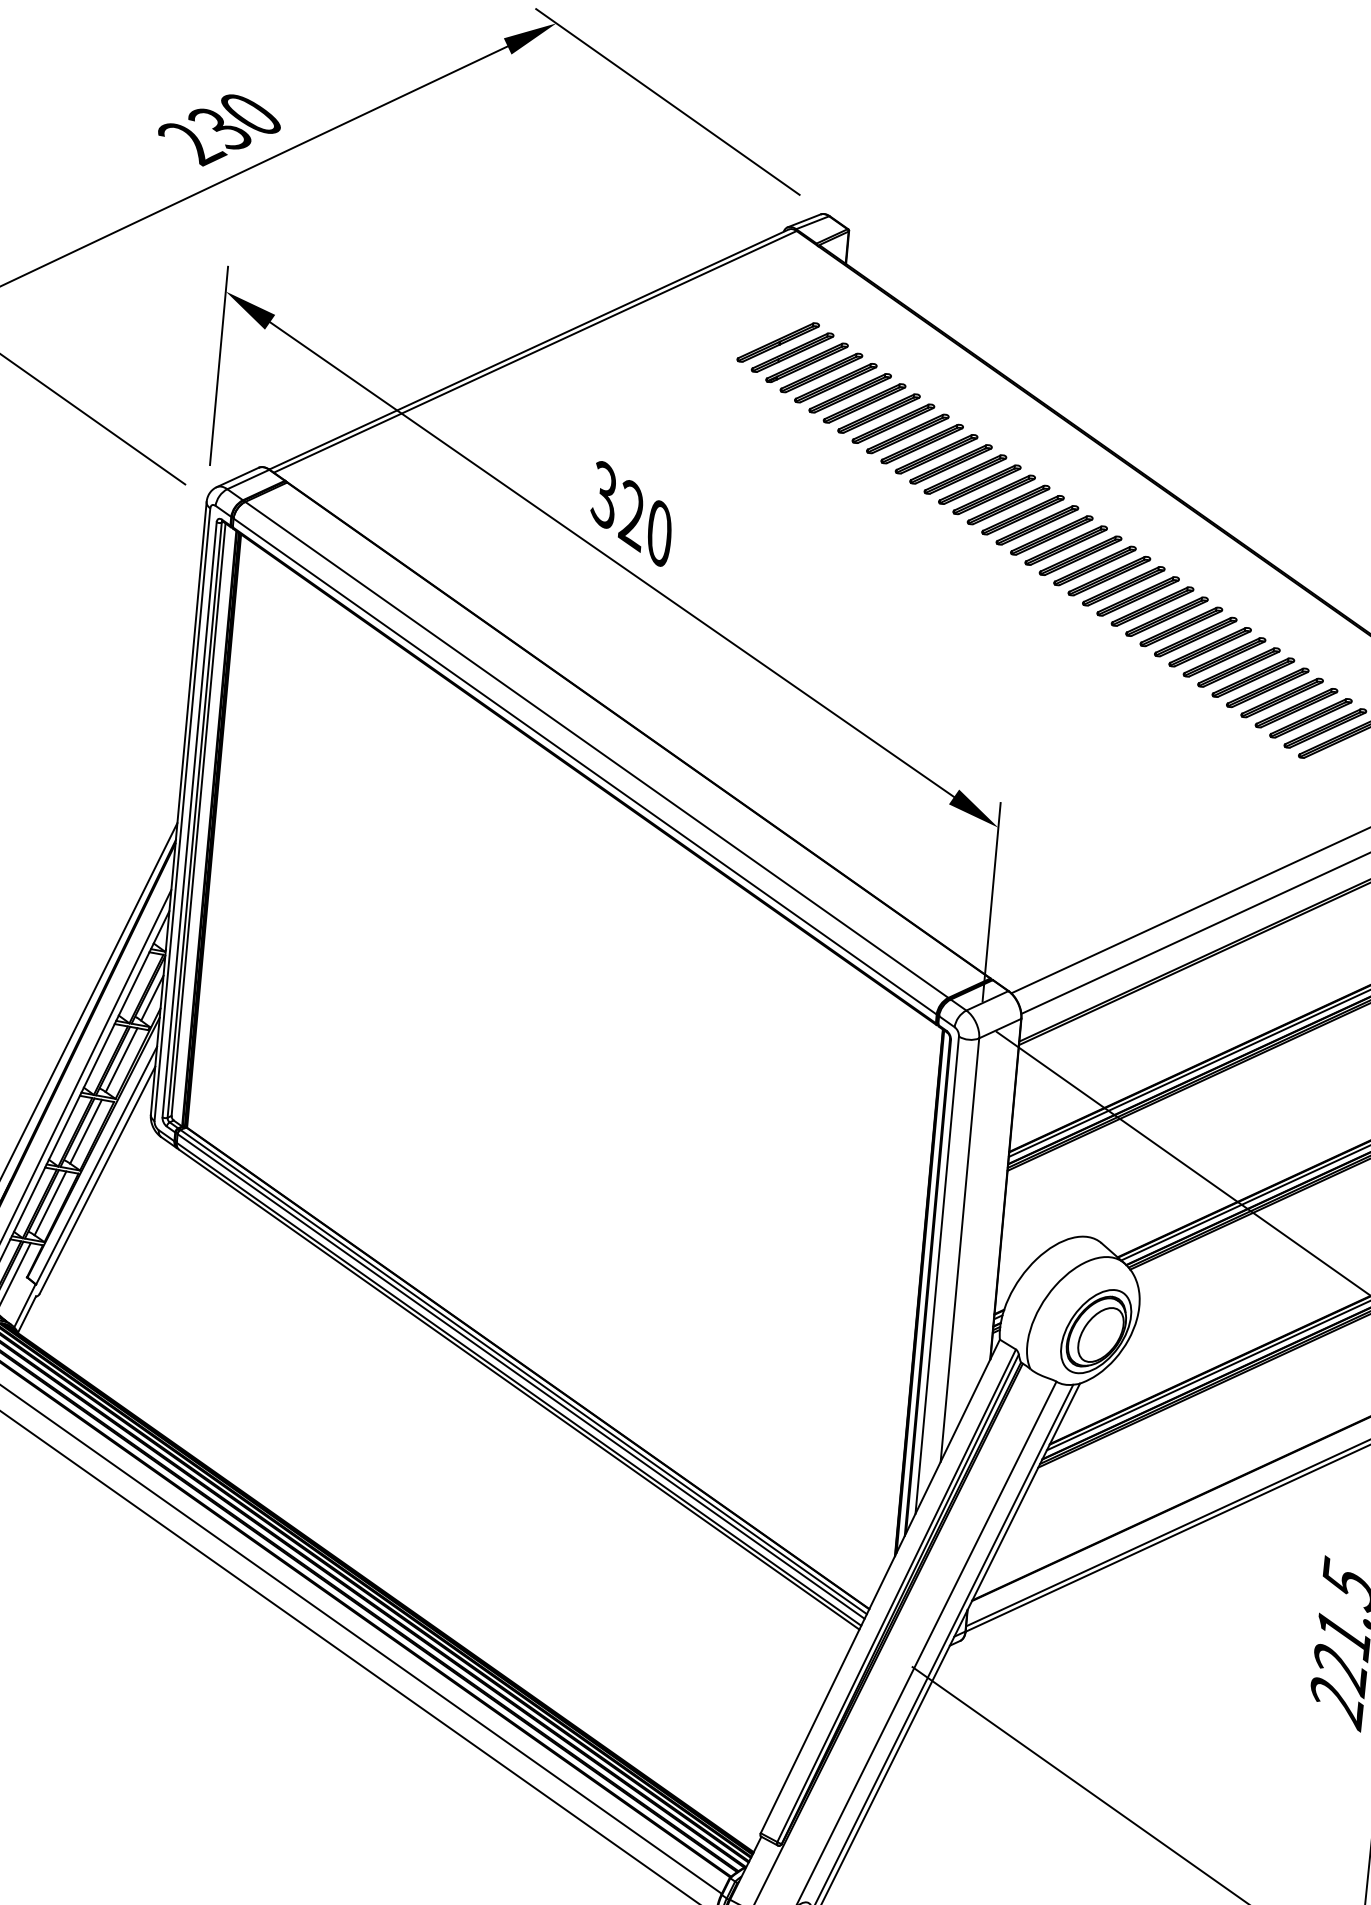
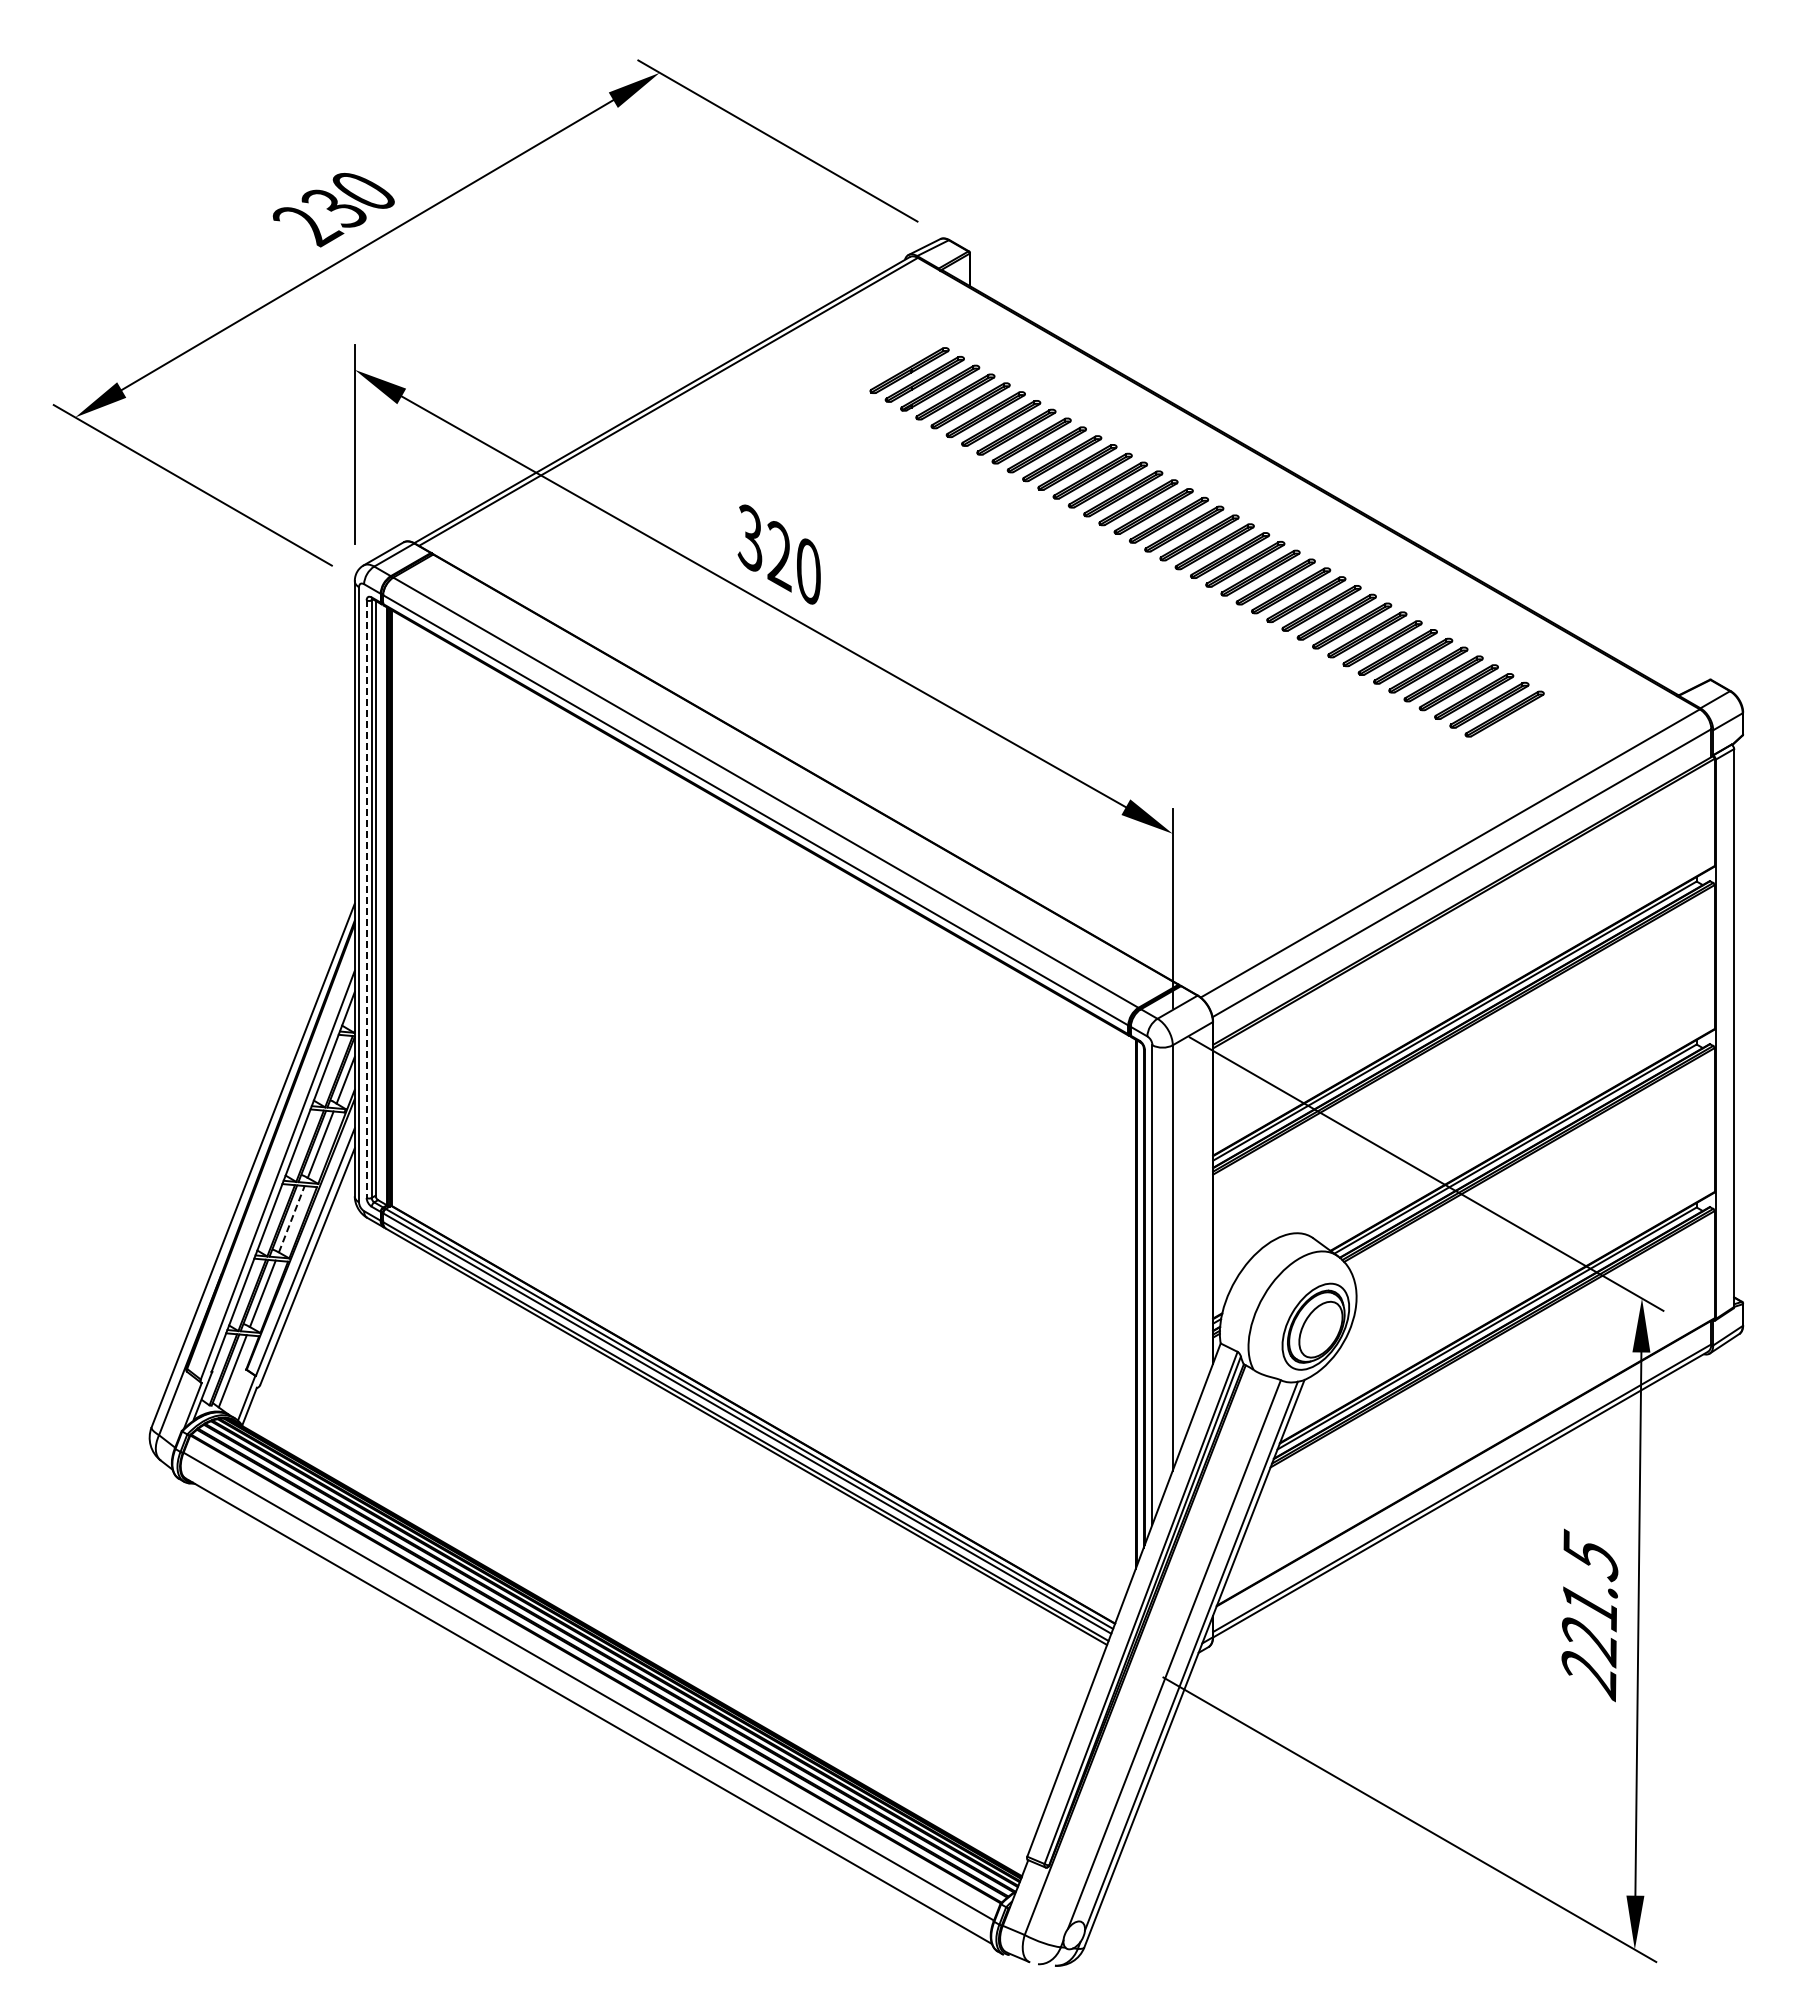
line: (189, 820) -> (366, 899), solid -> dashed
line: (85, 1131) -> (291, 1219), solid -> dashed

